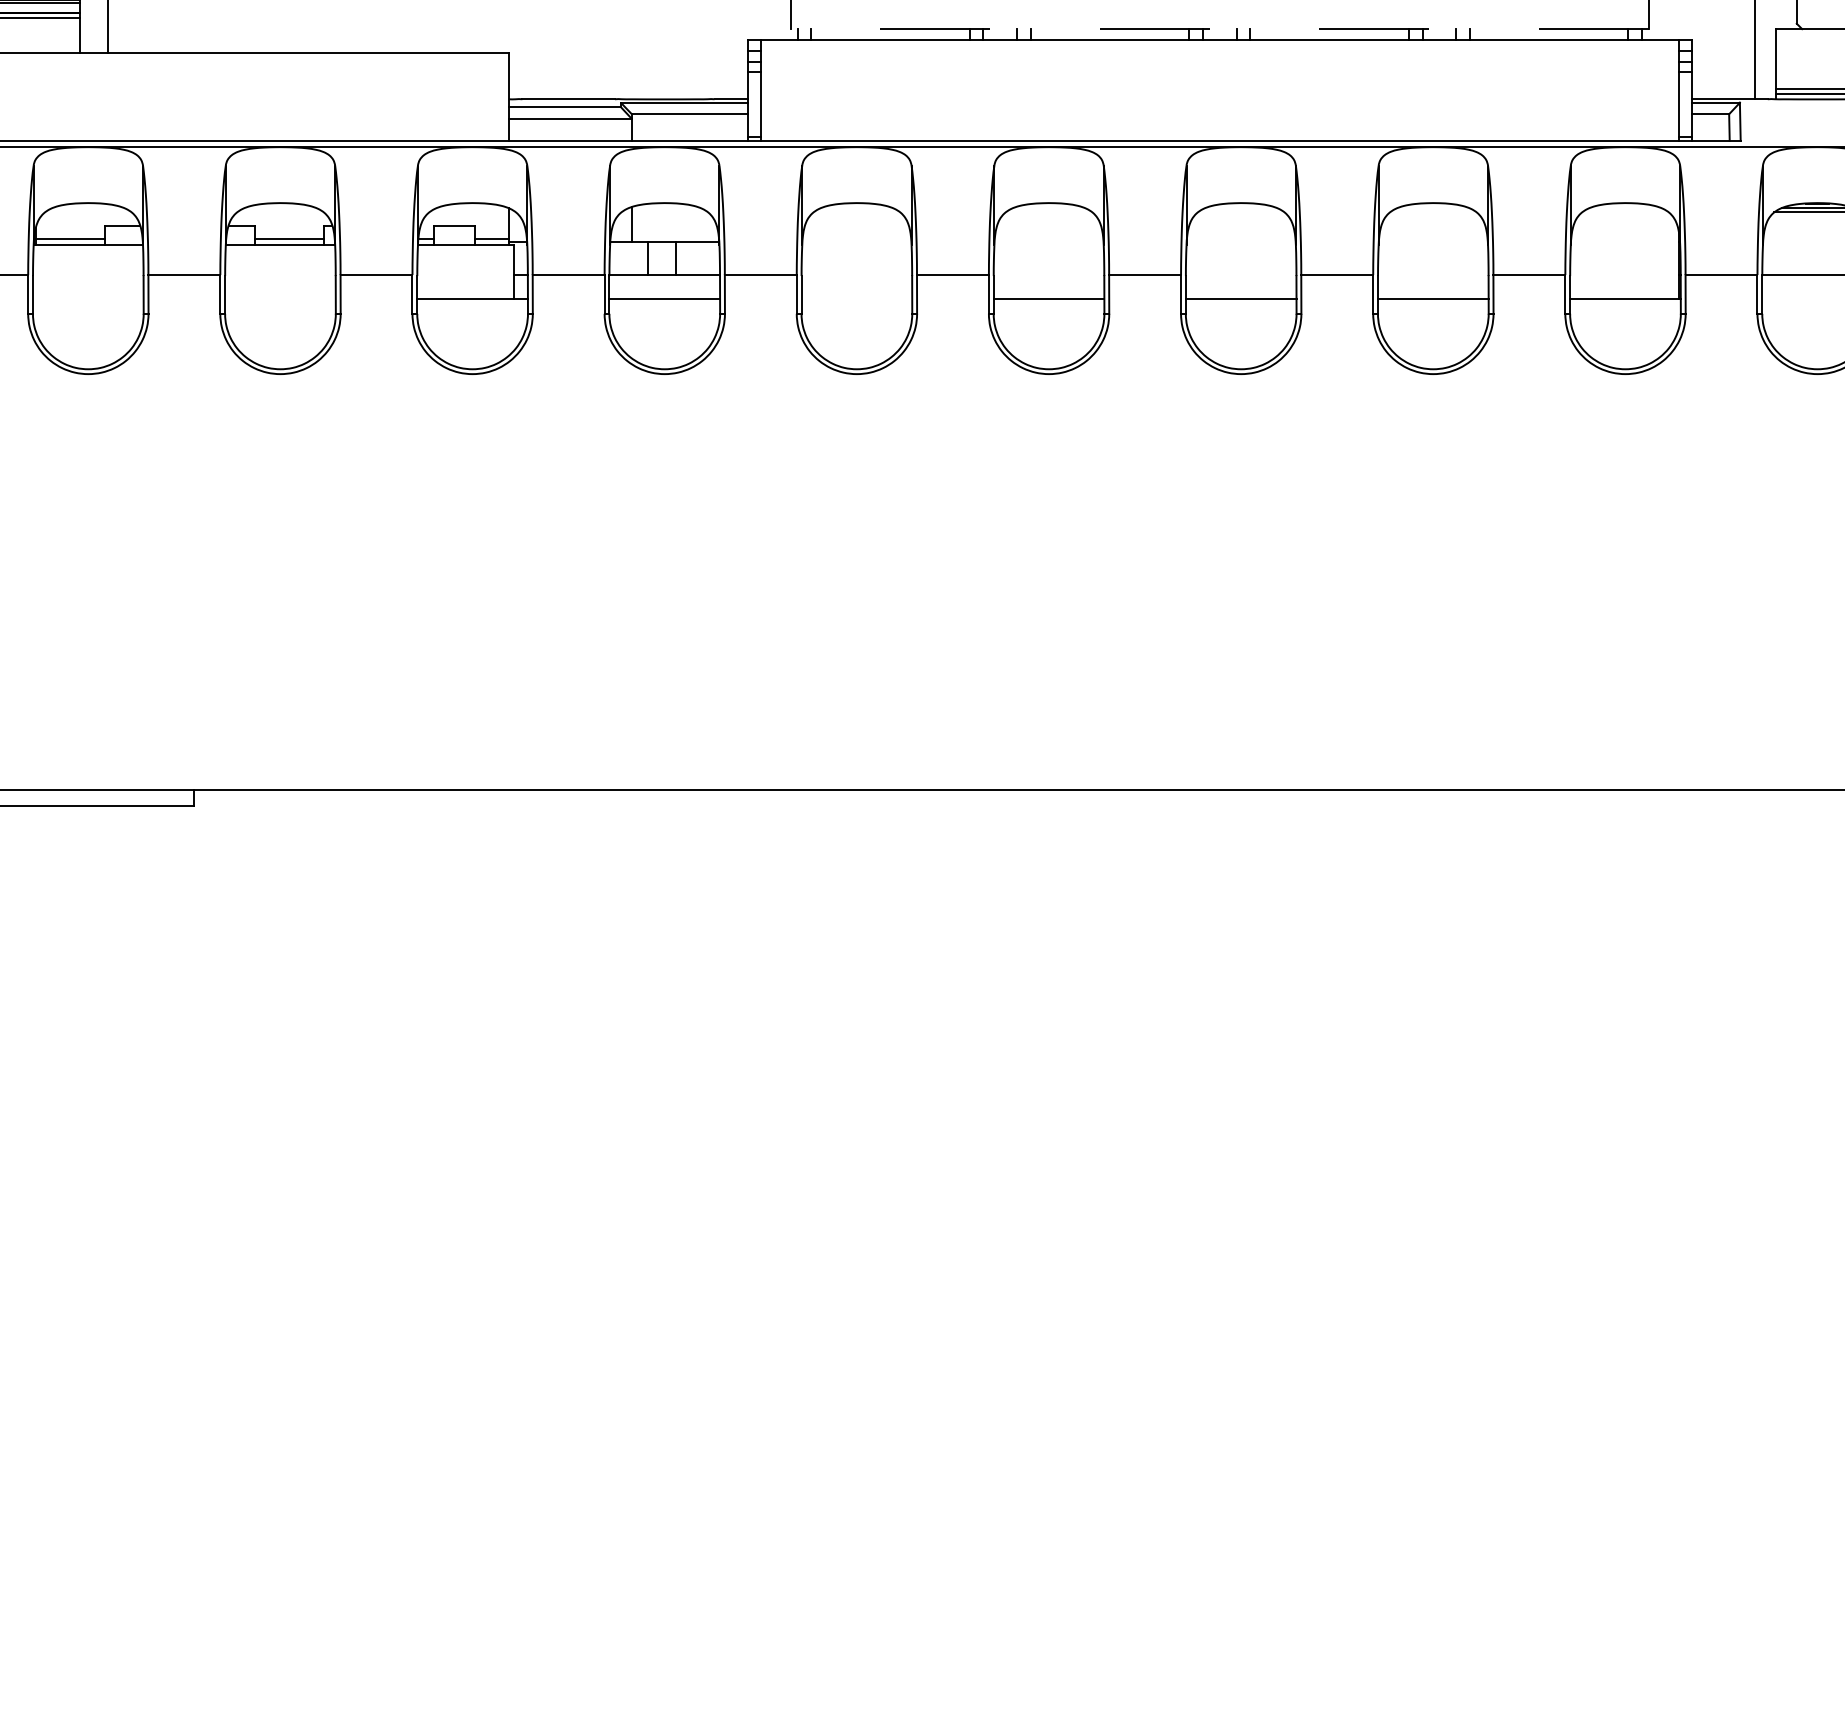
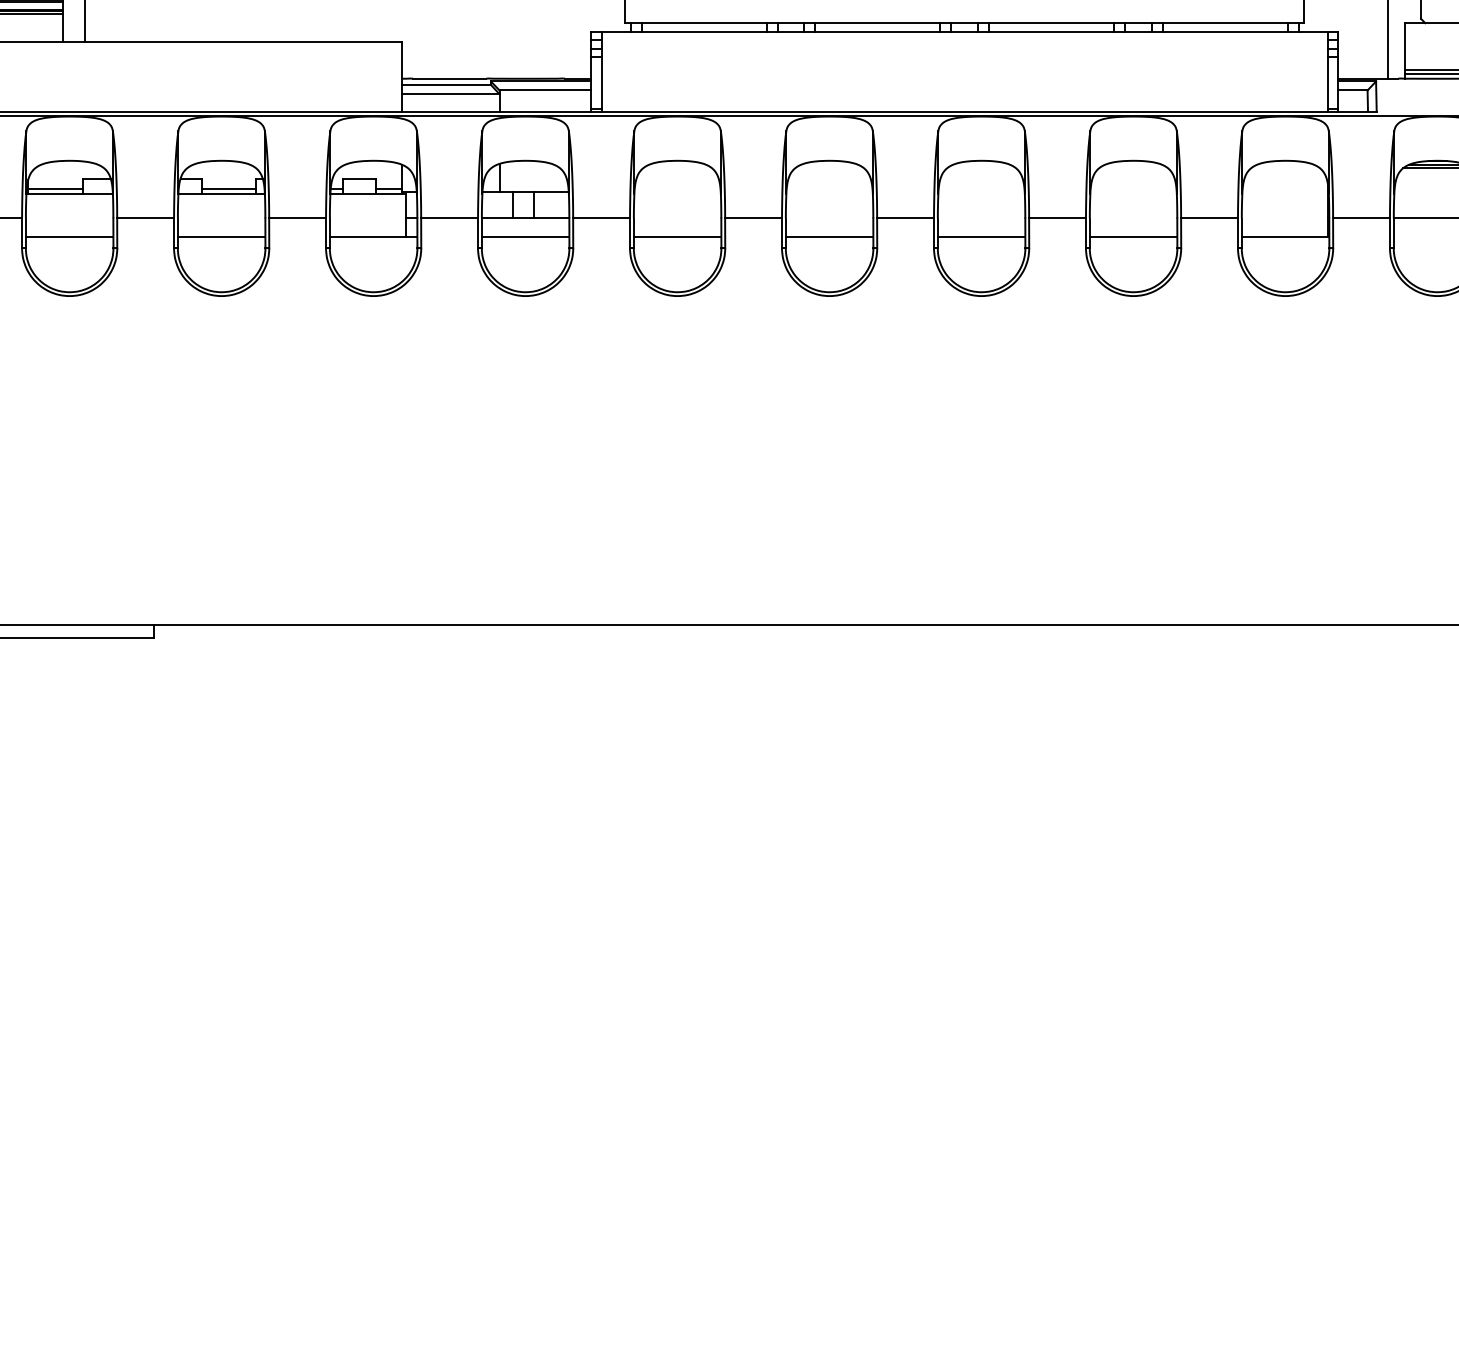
line: (1219, 29) -> (964, 23), dashed -> solid
line: (88, 298) -> (69, 236), added
line: (280, 298) -> (221, 236), added
line: (856, 298) -> (677, 236), added

